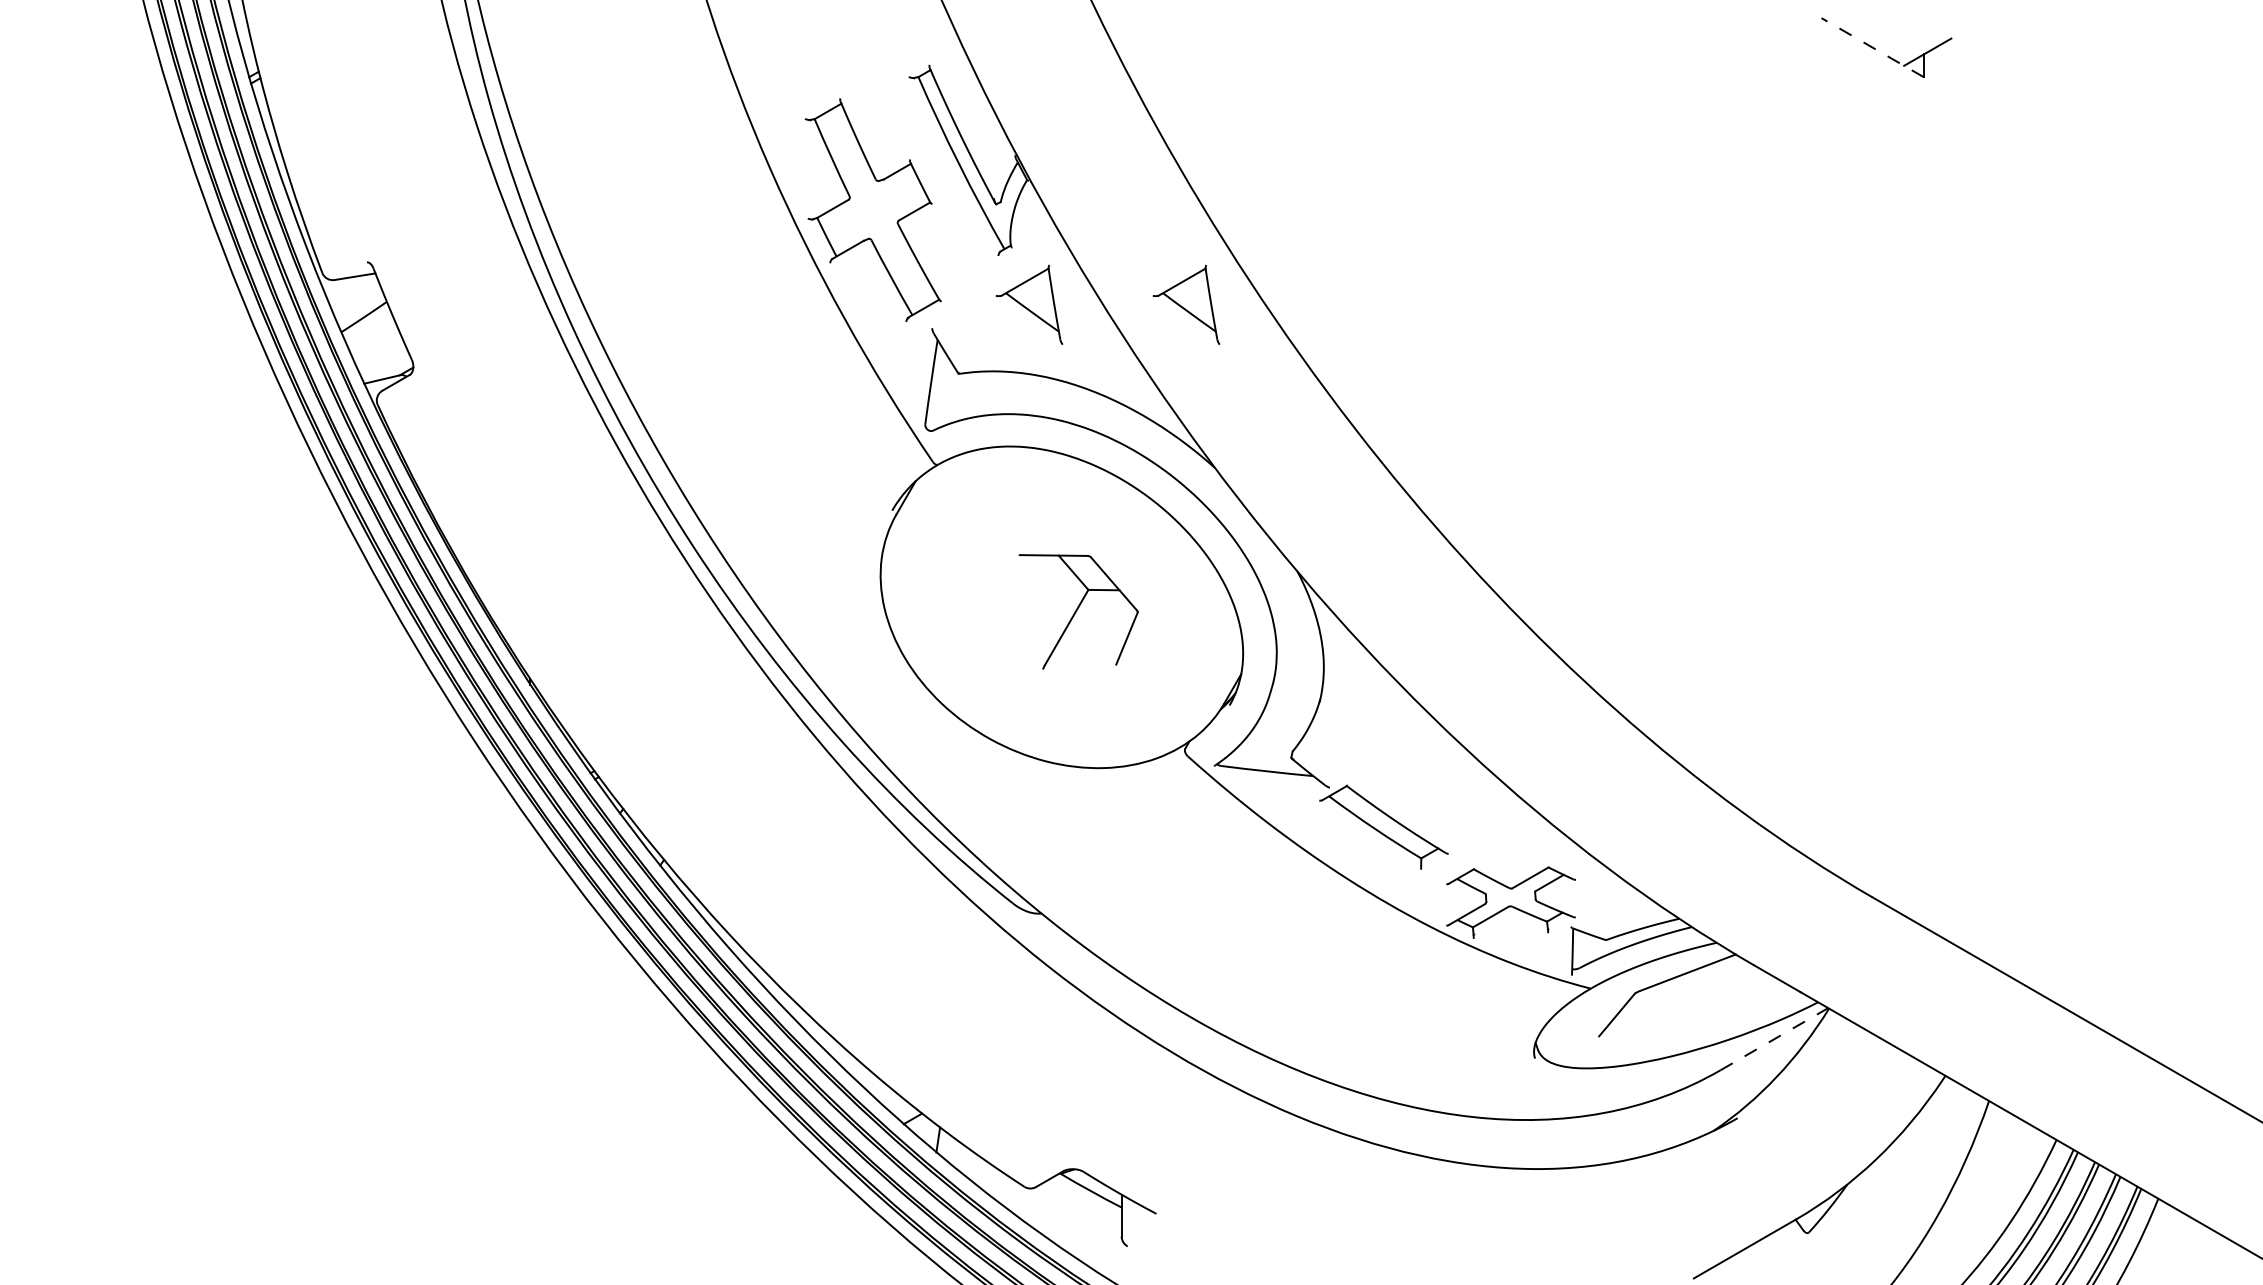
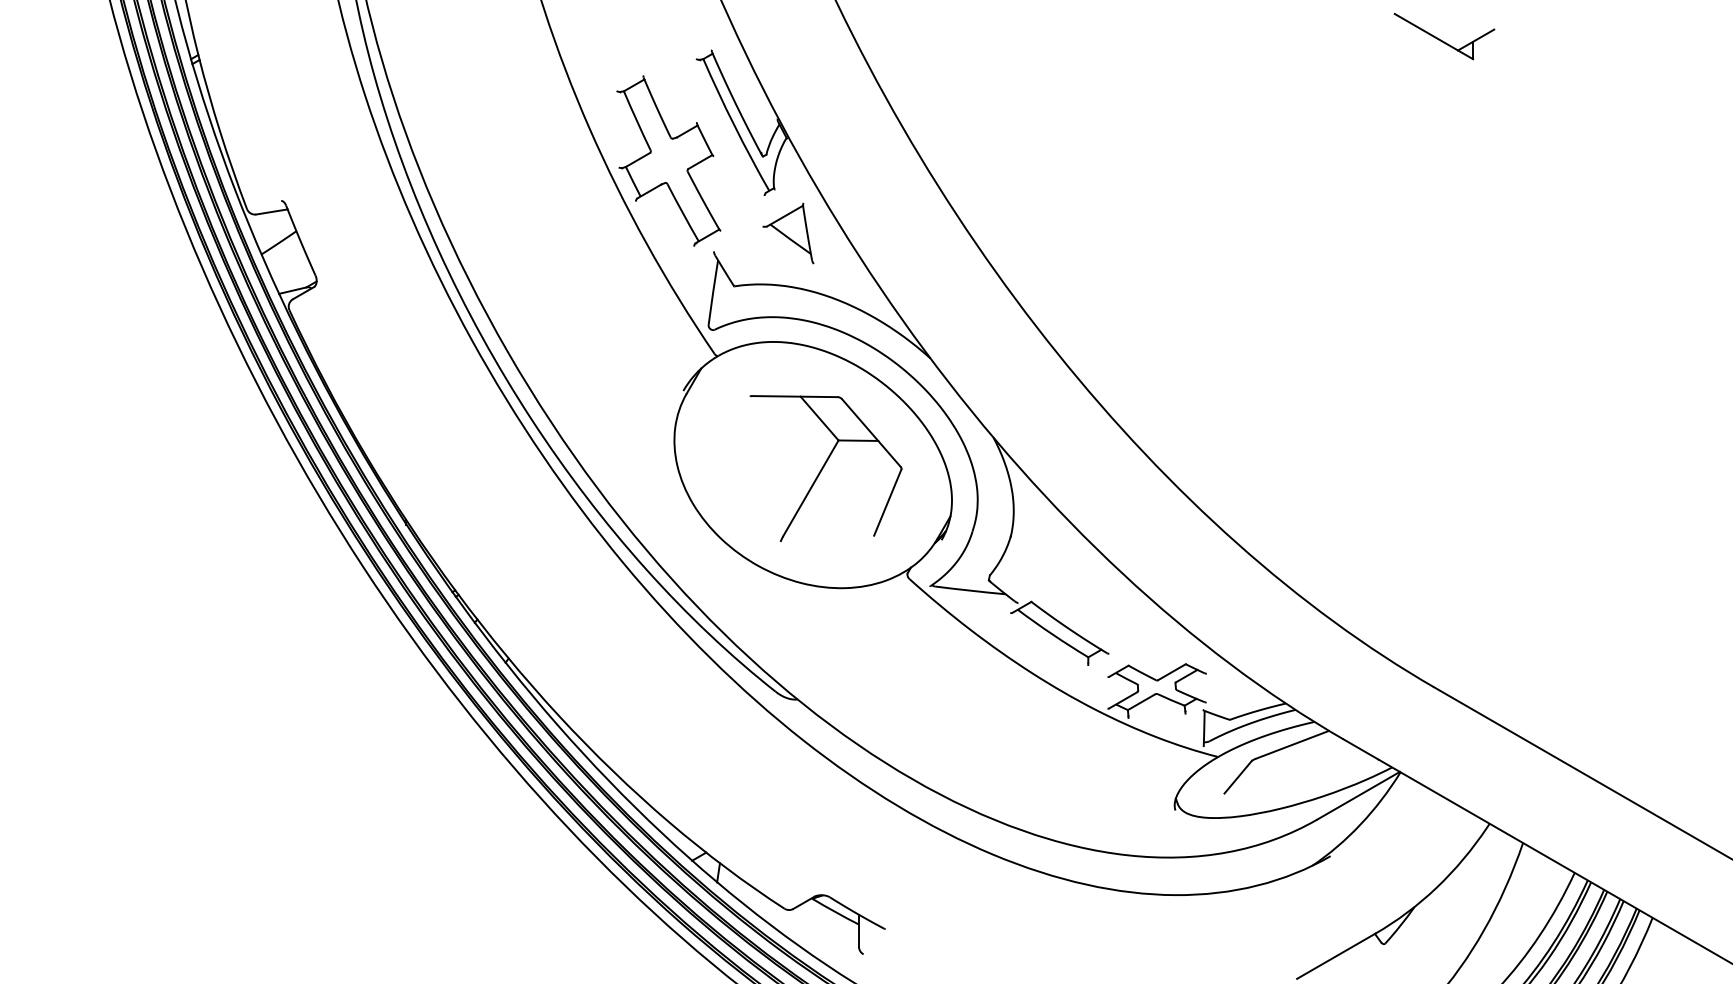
line: (1872, 47) -> (1433, 36), dashed -> solid
part: (1186, 304) -> (908, 233), removed
part: (1078, 611) -> (825, 468), size x1.67
line: (1774, 1038) -> (1358, 795), dashed -> solid

